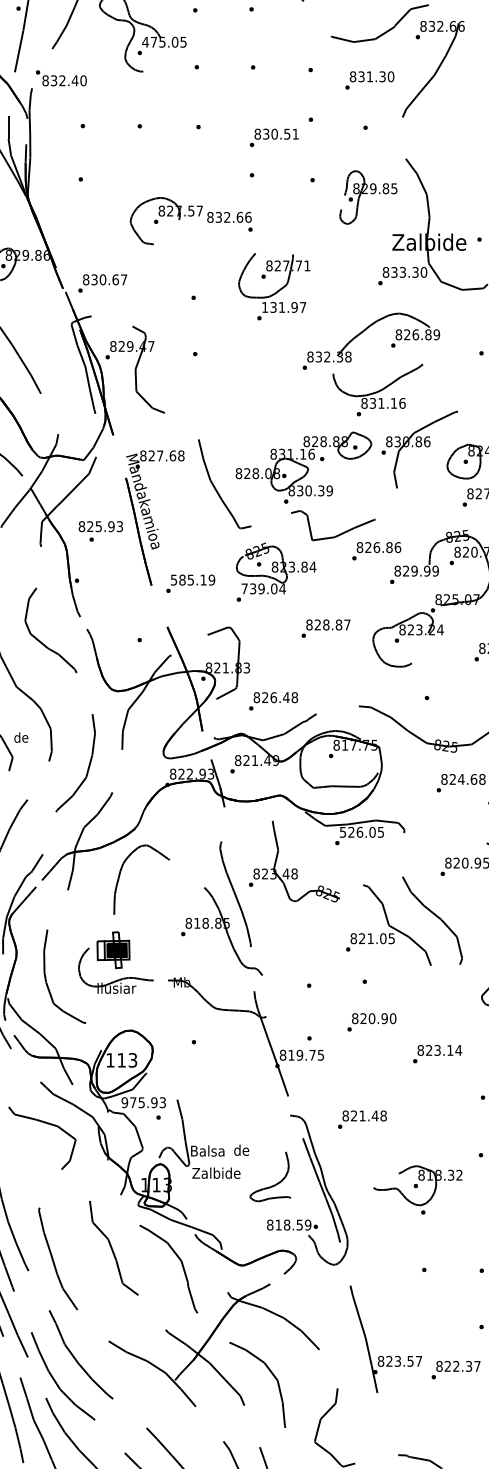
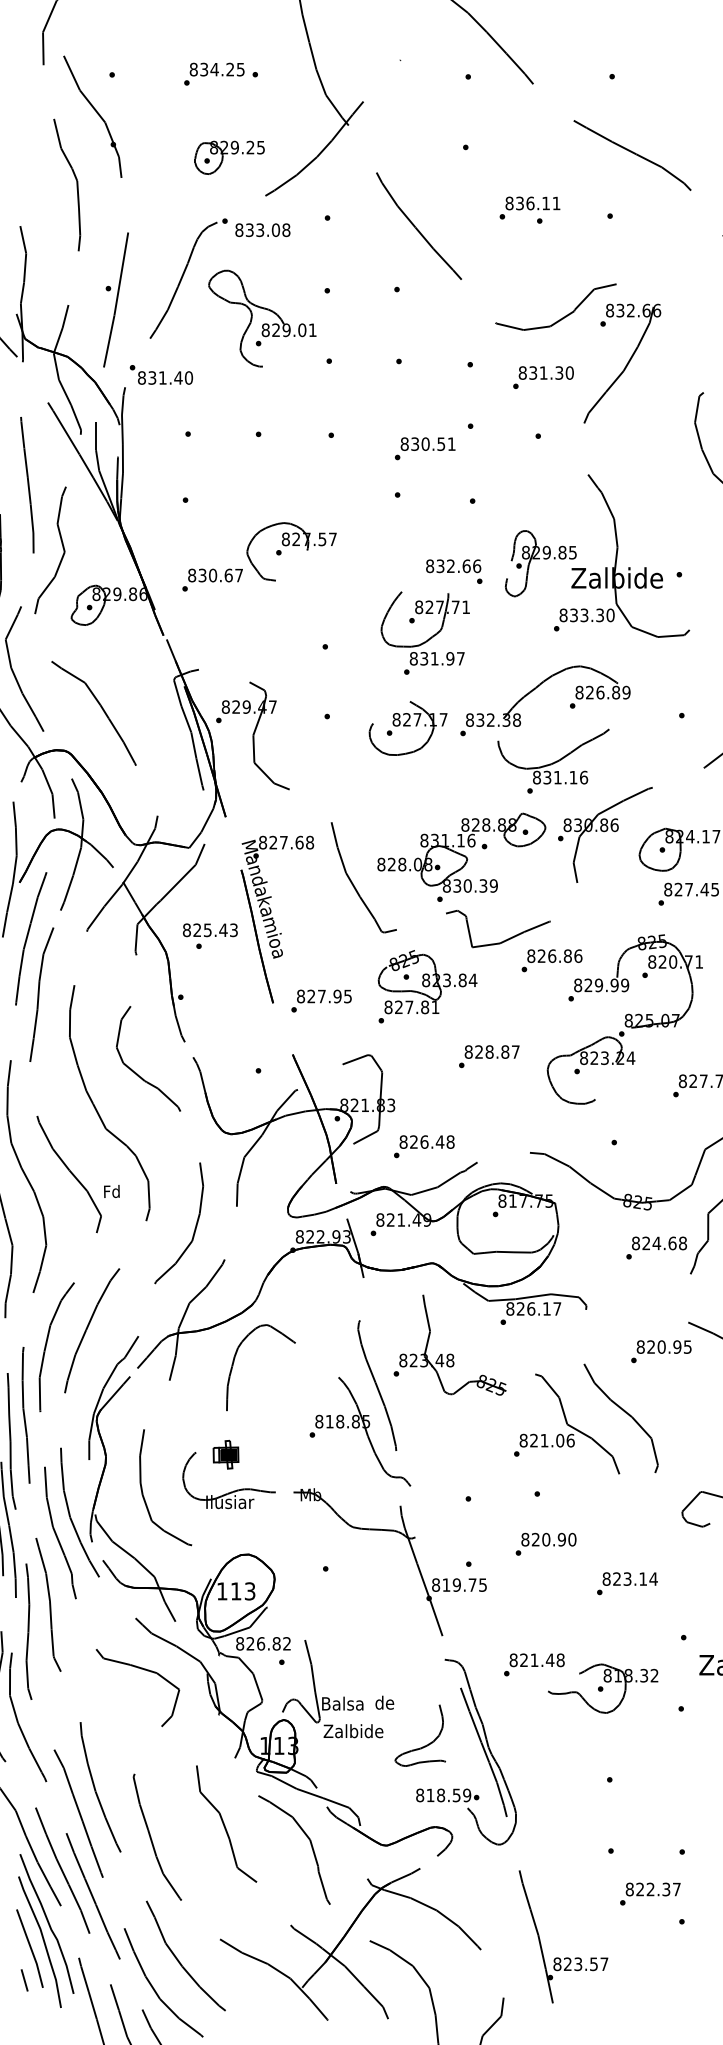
text: (163, 42) -> (288, 330), 475.05 -> 829.01
text: (62, 80) -> (162, 377), 832.40 -> 831.40
part: (368, 197) -> (540, 563), moved
text: (230, 221) -> (454, 571), moved
text: (102, 283) -> (212, 579), moved
text: (264, 307) -> (413, 658), 131.97 -> 831.97
part: (260, 363) -> (407, 728), added
text: (111, 526) -> (223, 930), 825.93 -> 825.43
text: (193, 580) -> (324, 996), 585.19 -> 827.95
text: (263, 588) -> (411, 1007), 739.04 -> 827.81
text: (21, 737) -> (111, 1191), de -> Fd
text: (361, 831) -> (533, 1308), 526.05 -> 826.17
text: (391, 938) -> (570, 1440), 821.05 -> 821.06
part: (113, 949) -> (225, 1454), size x0.62
text: (143, 1102) -> (263, 1643), 975.93 -> 826.82
part: (418, 1185) -> (603, 1688), moved
text: (456, 1369) -> (650, 1893), moved

